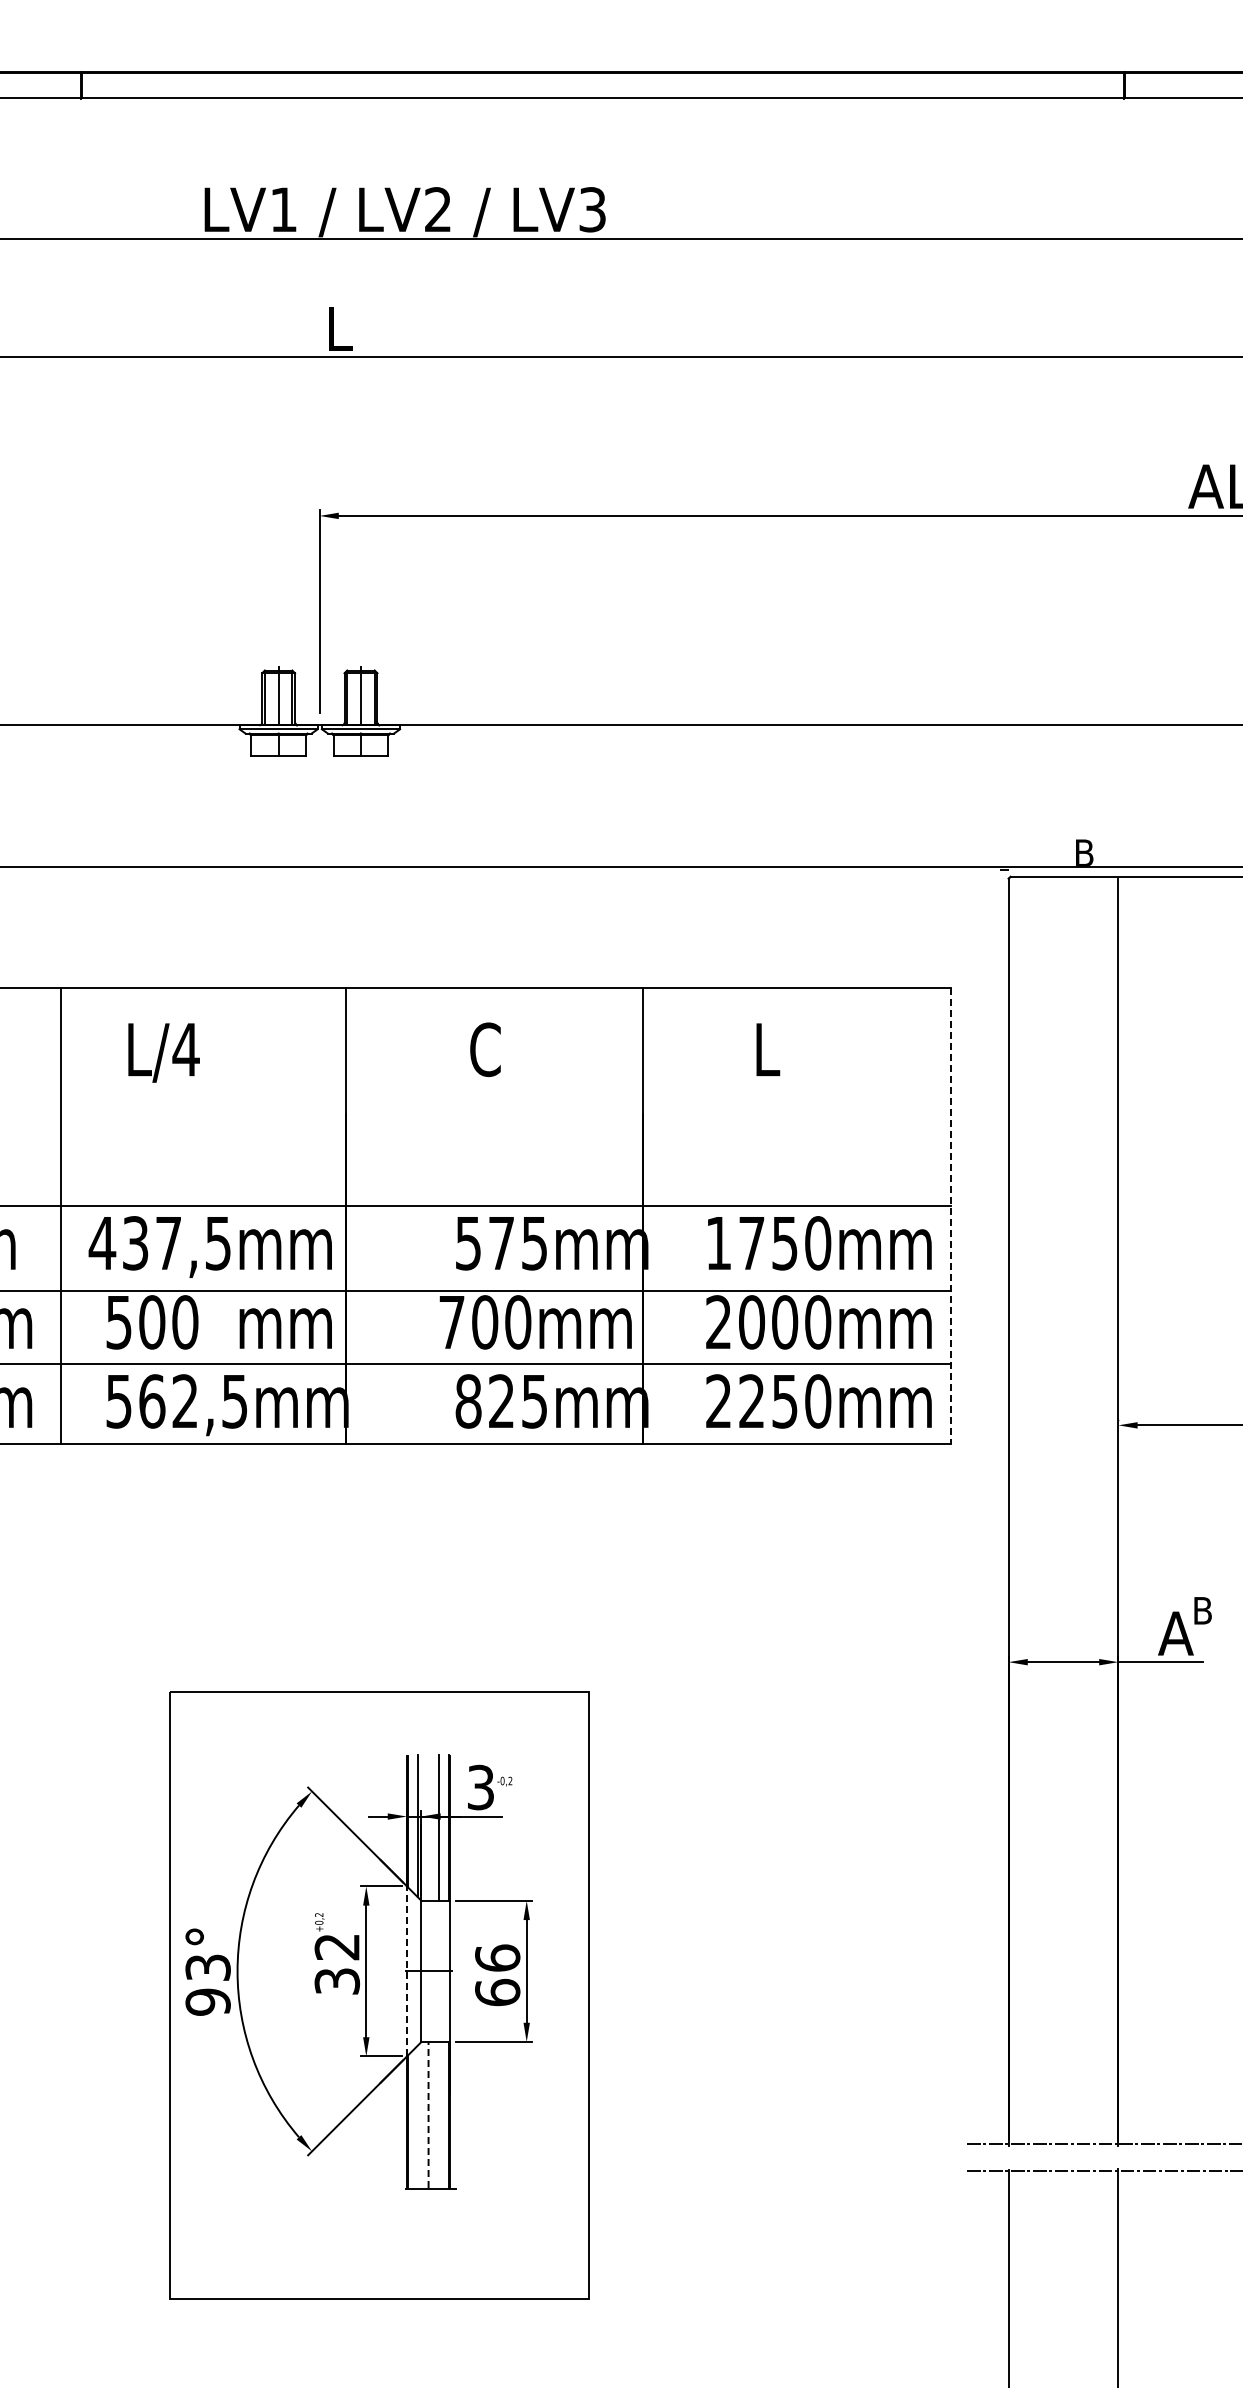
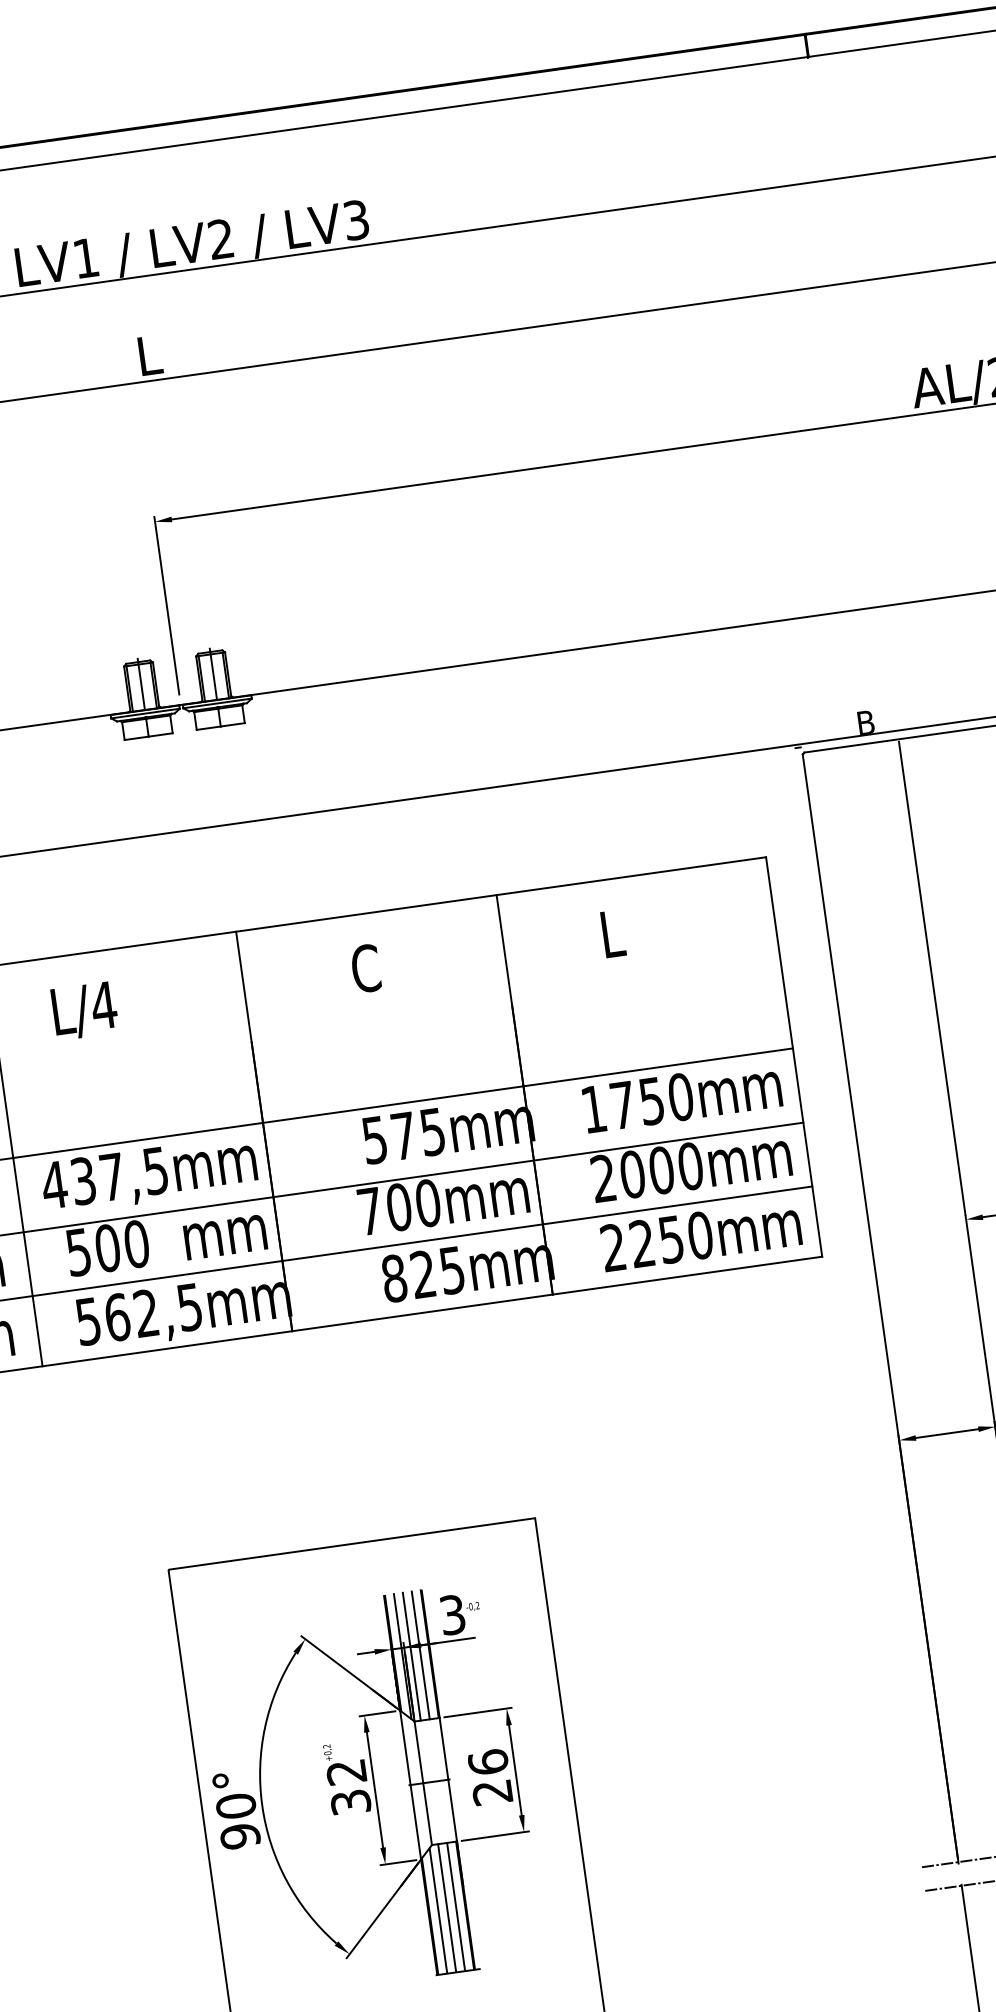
line: (951, 1216) -> (794, 1057), dashed -> solid
line: (428, 1827) -> (411, 1656), added
text: (207, 1967) -> (235, 1806), 93° -> 90°
line: (407, 1970) -> (410, 1784), dashed -> solid
text: (497, 1992) -> (492, 1792), 66 -> 26
line: (428, 2114) -> (447, 1907), dashed -> solid
line: (438, 2115) -> (455, 1907), added
line: (418, 2116) -> (438, 1910), added

